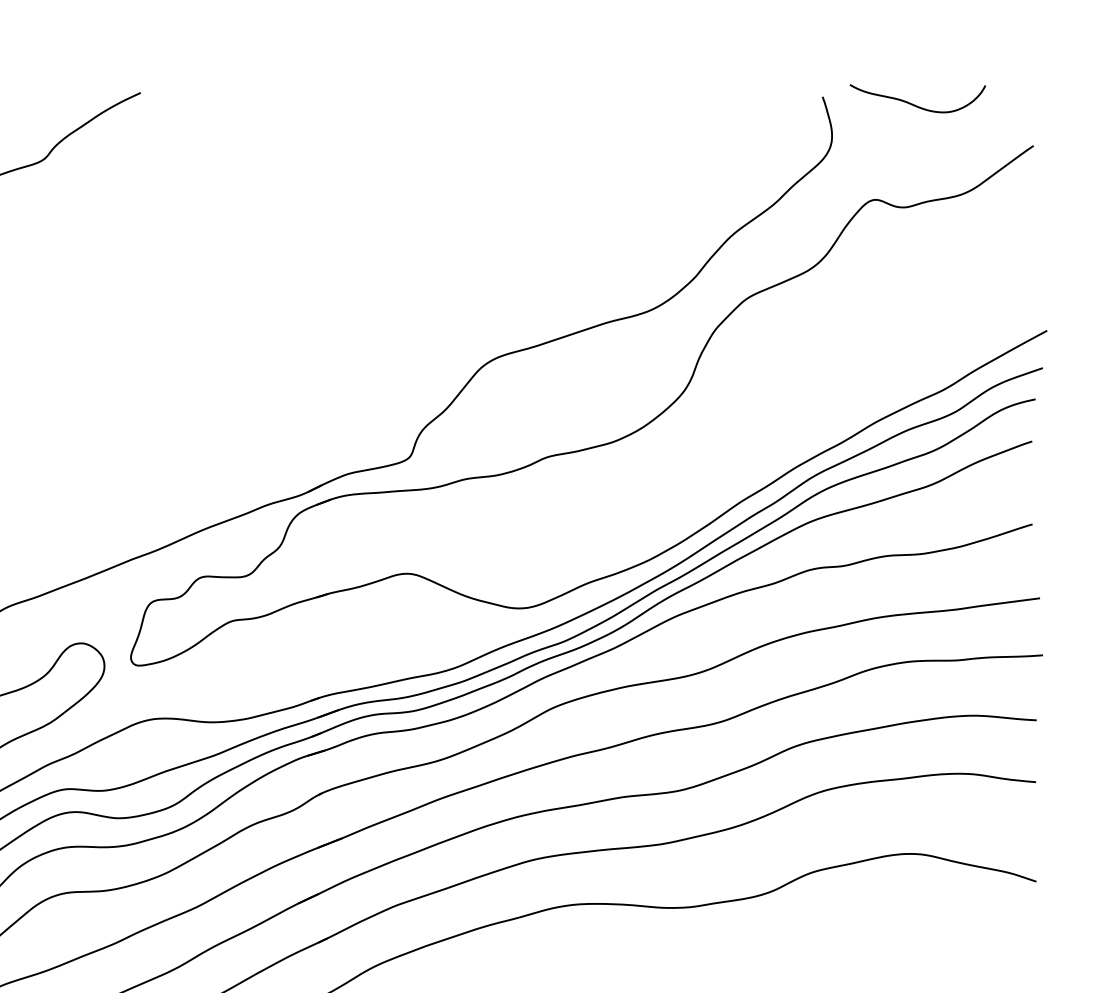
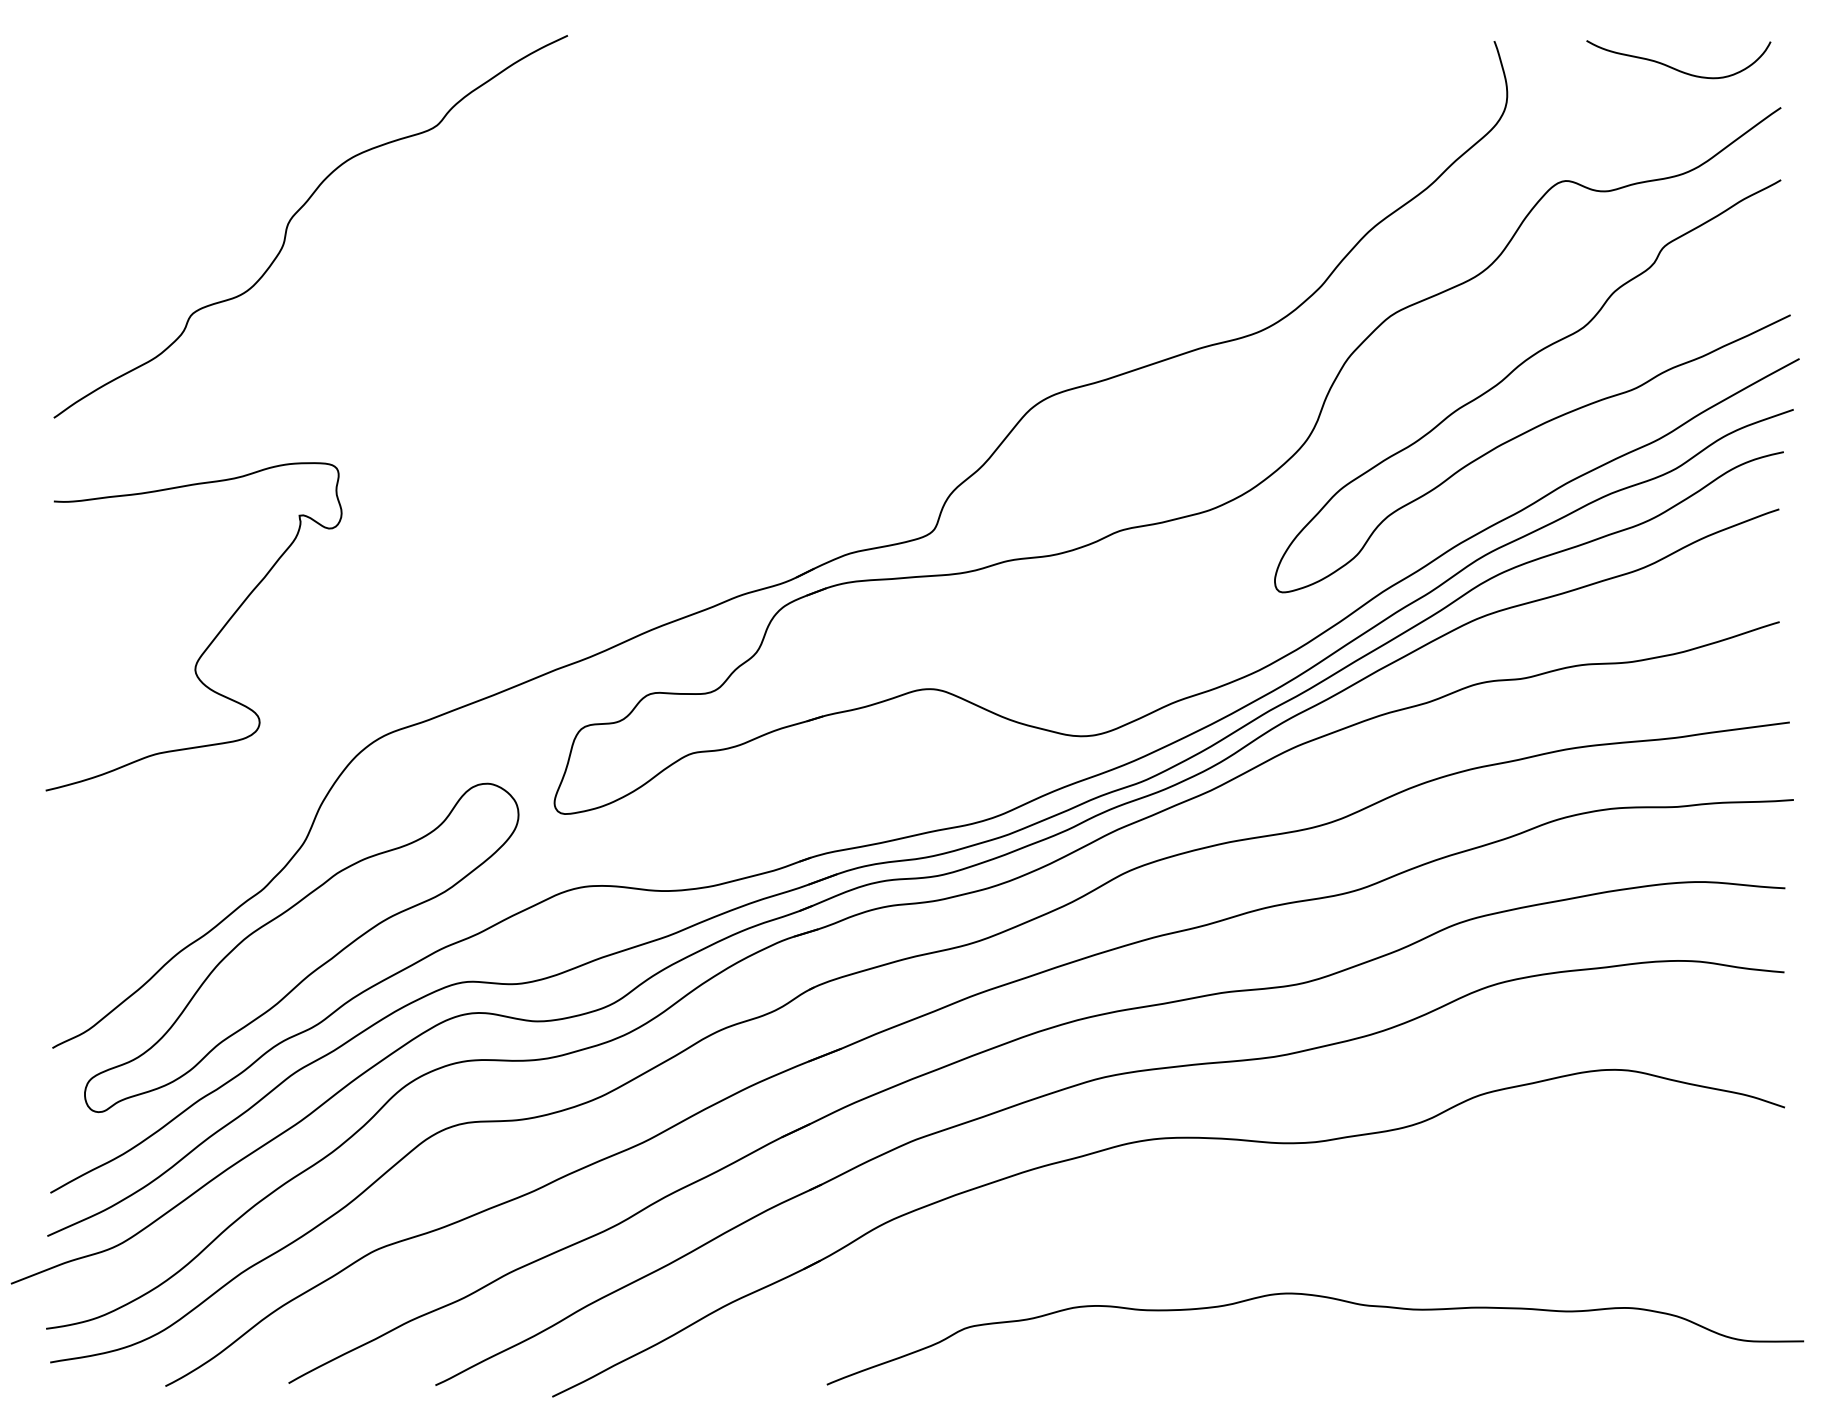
curve: (916, 105) -> (1676, 68), moved
curve: (838, 338) -> (1516, 369), added

